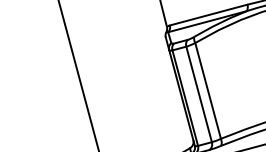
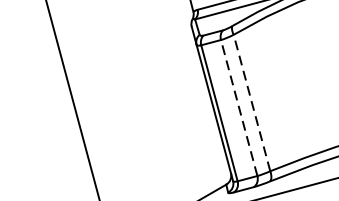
line: (208, 90) -> (252, 102), solid -> dashed
line: (198, 93) -> (238, 106), solid -> dashed

